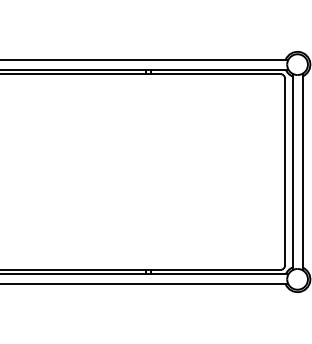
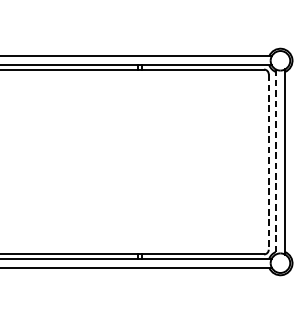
line: (285, 172) -> (269, 162), solid -> dashed
line: (292, 172) -> (275, 162), solid -> dashed

